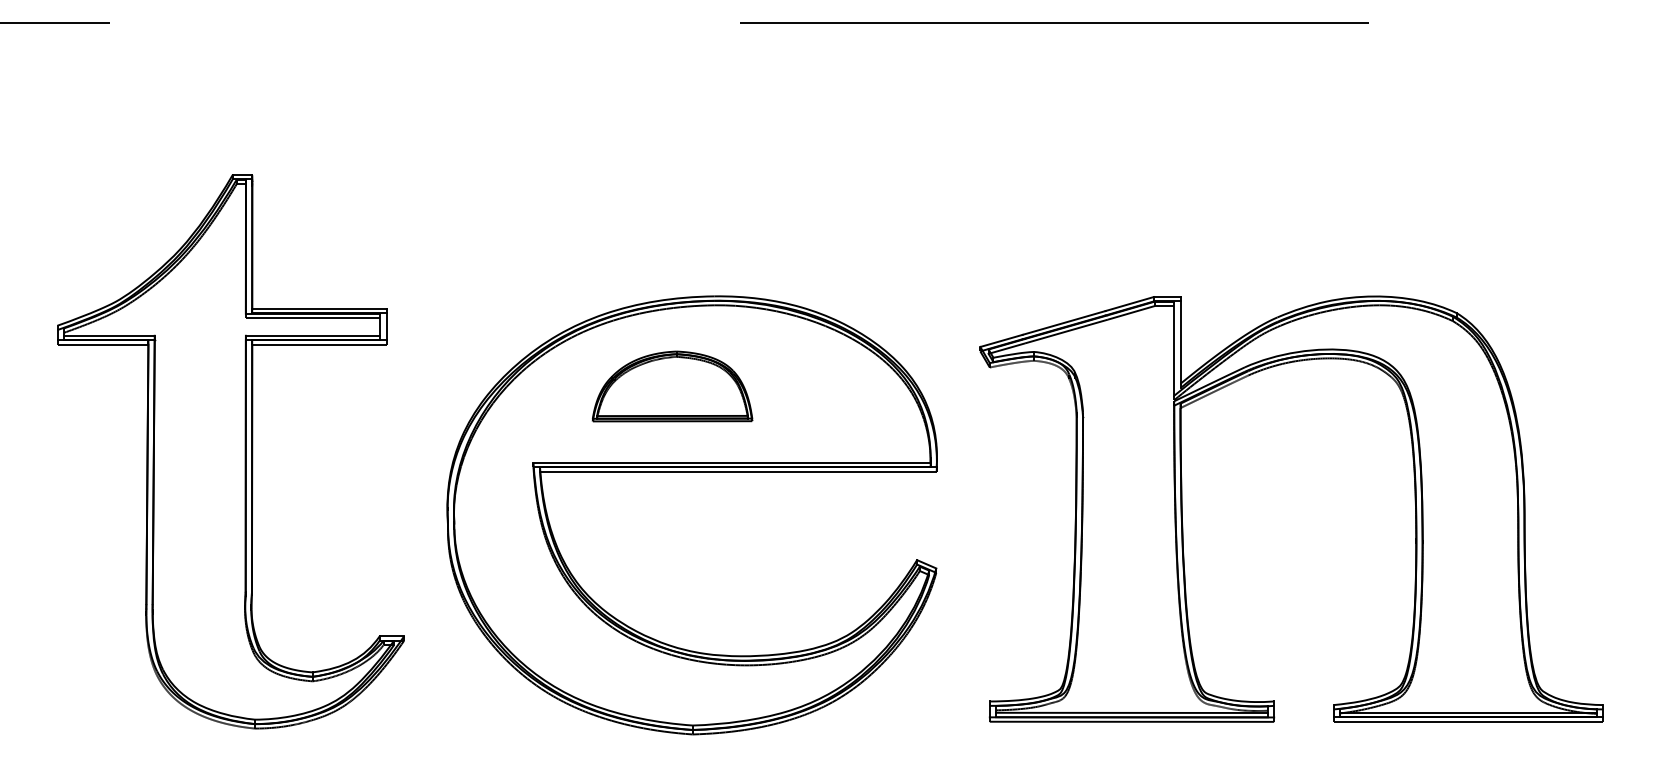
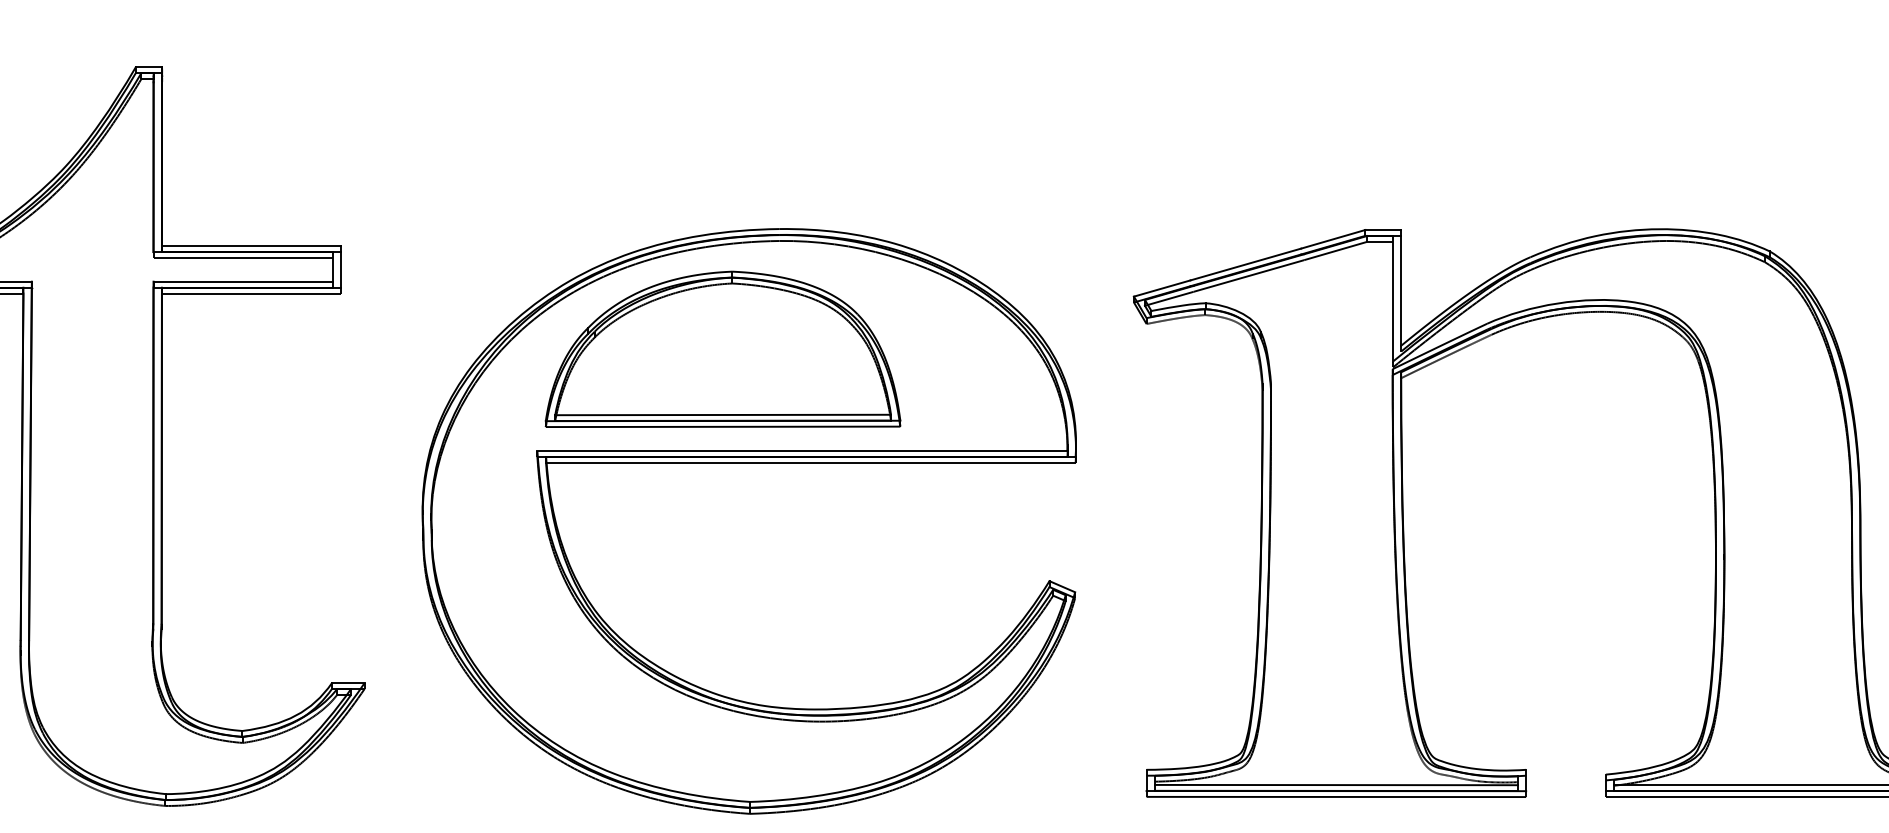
part: (672, 386) -> (723, 349), size x1.67

